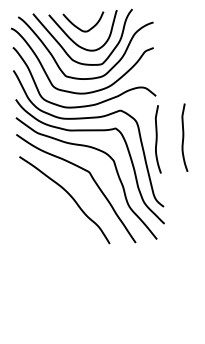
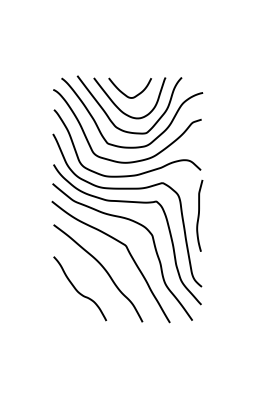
curve: (184, 137) -> (227, 215), removed
curve: (46, 217) -> (78, 290), added

